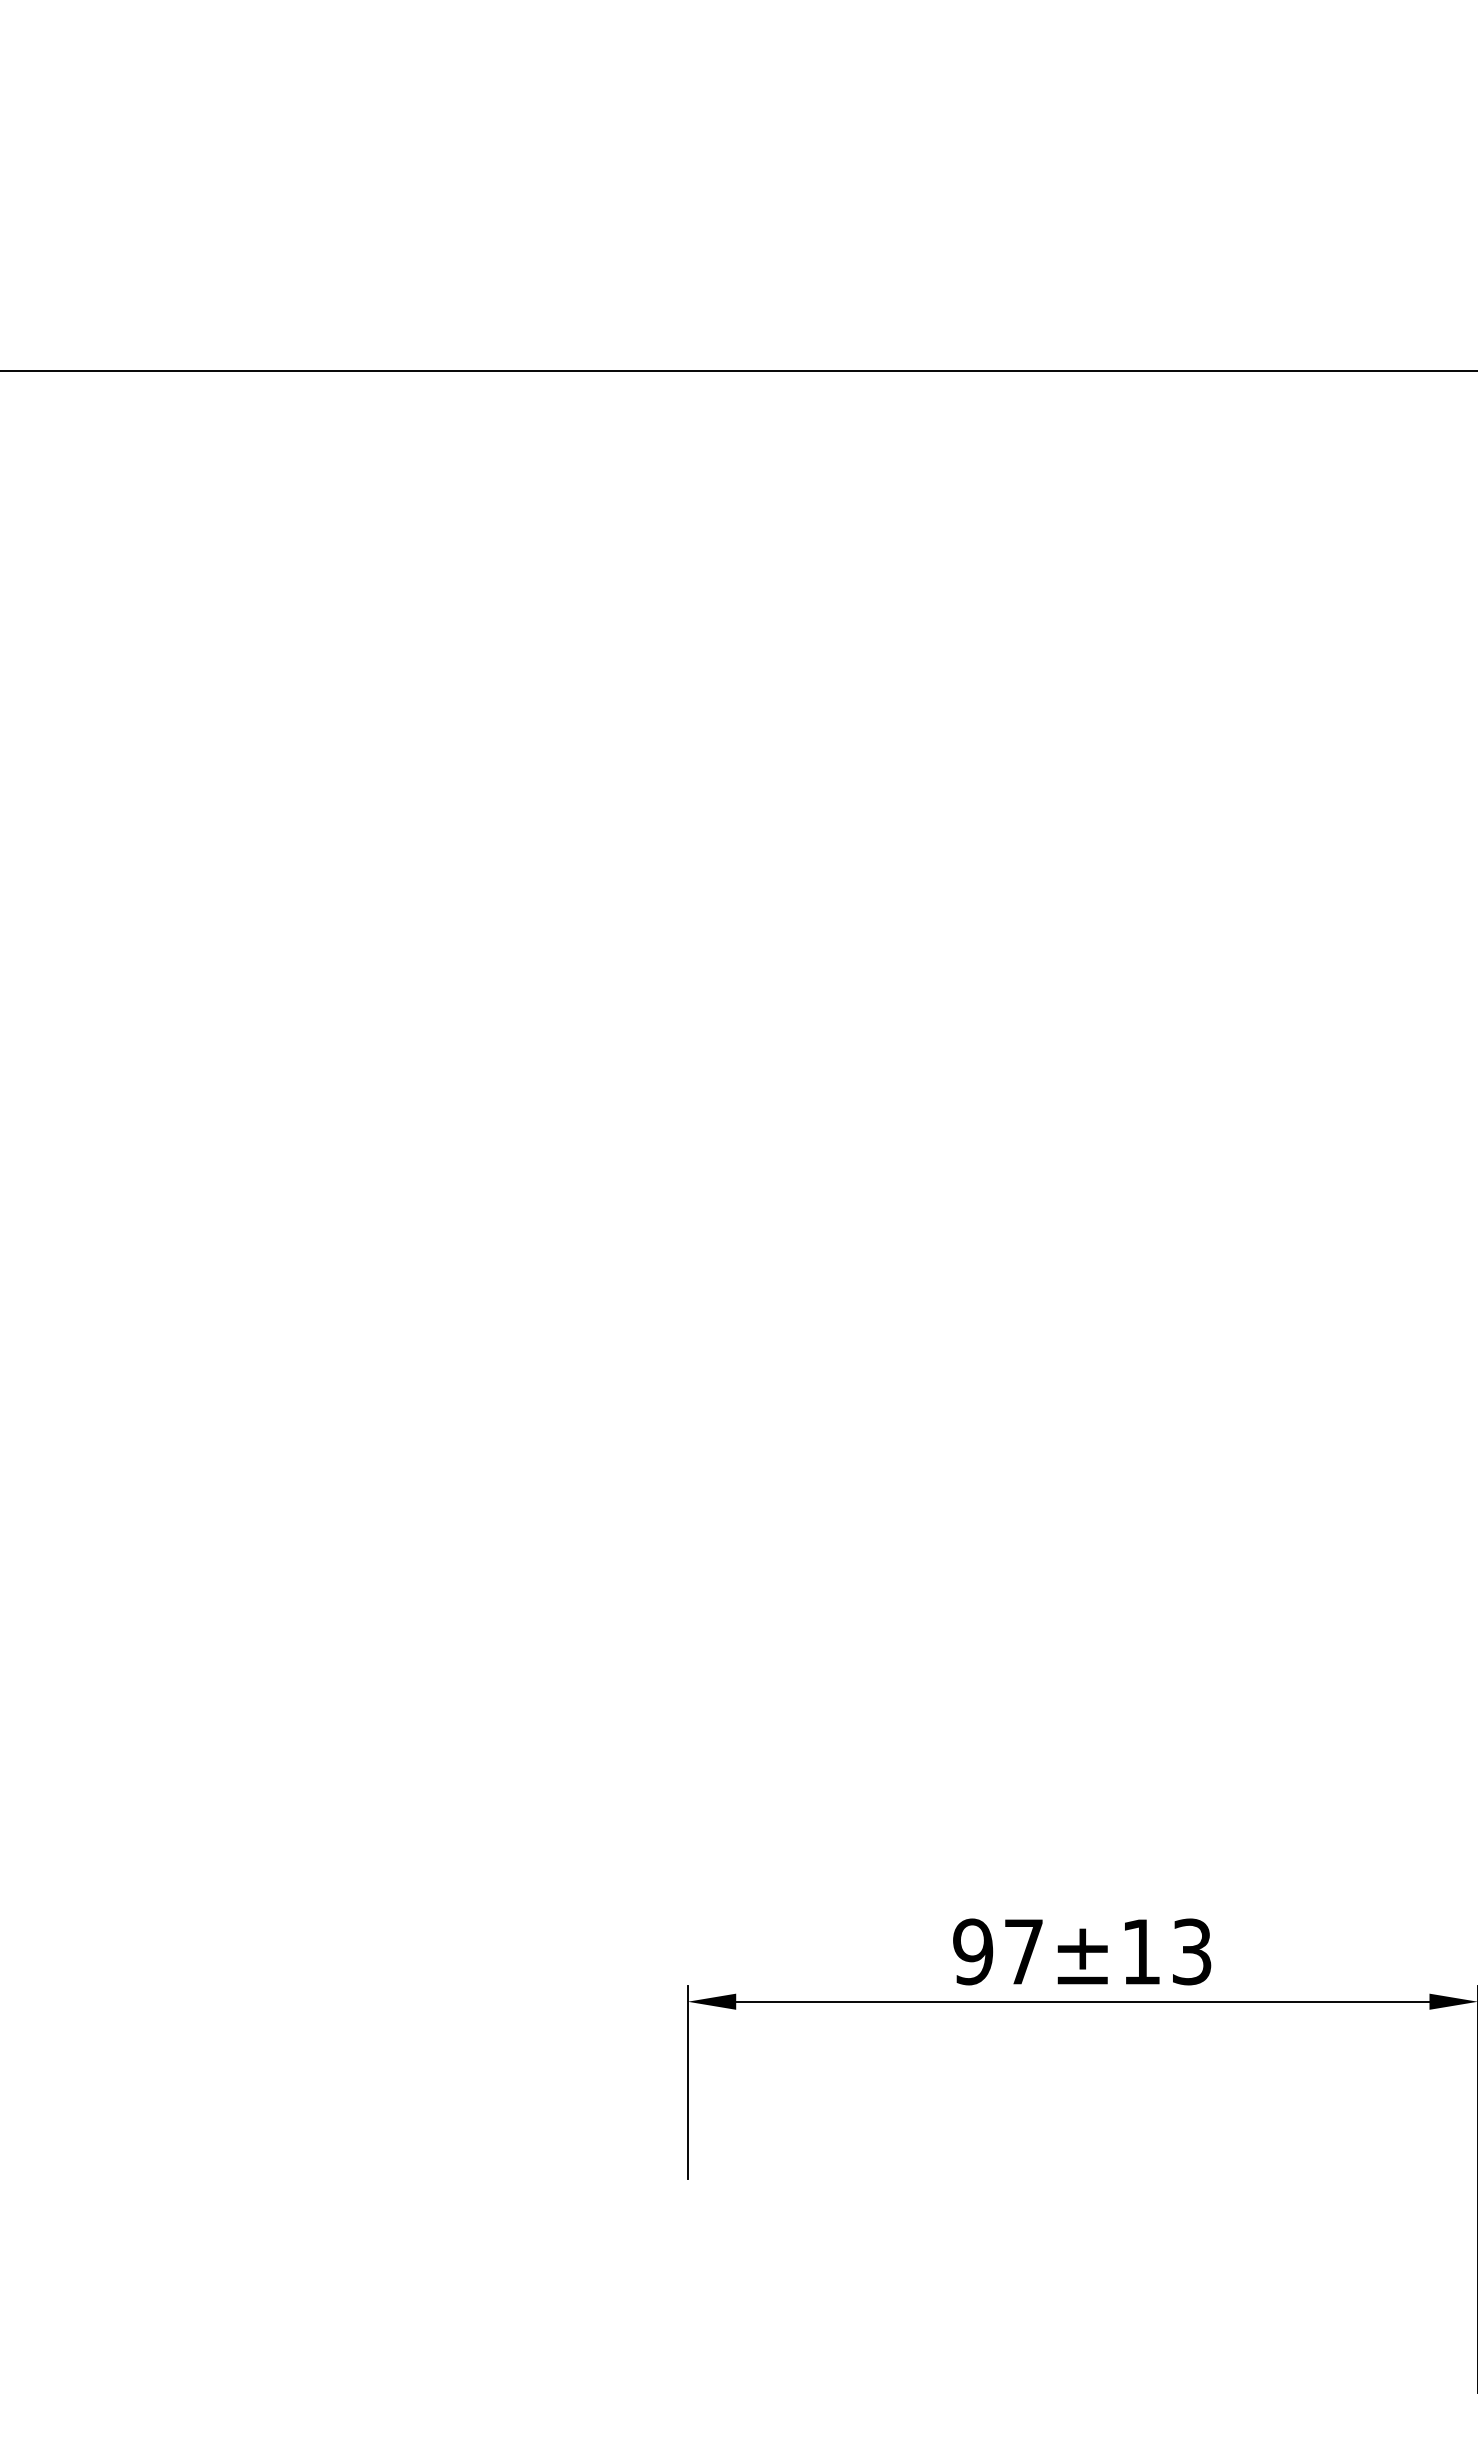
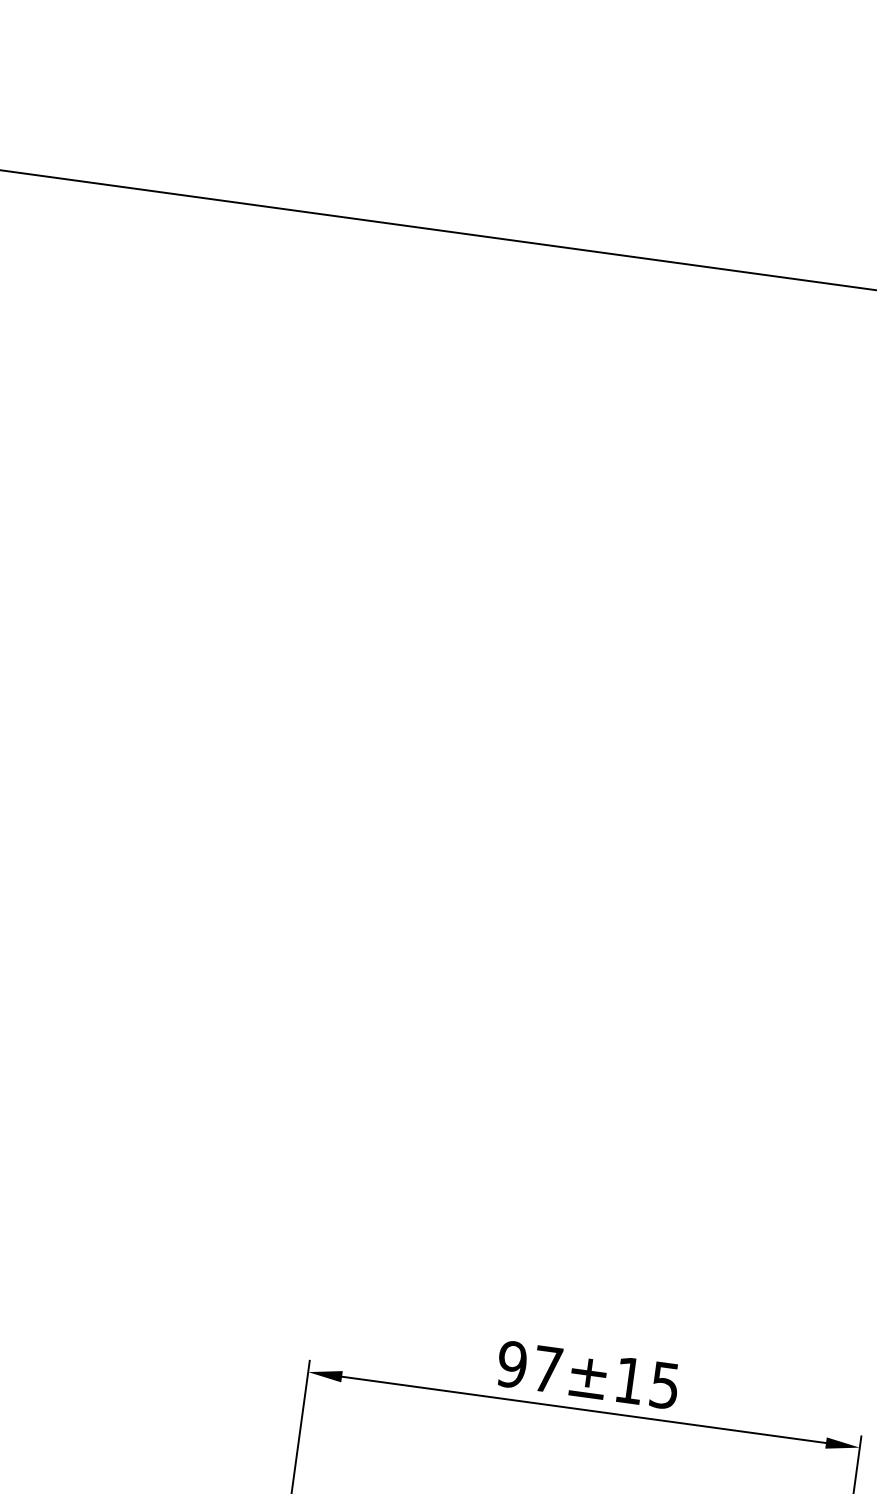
text: (1192, 1951) -> (665, 1385), 97±13 -> 97±15

